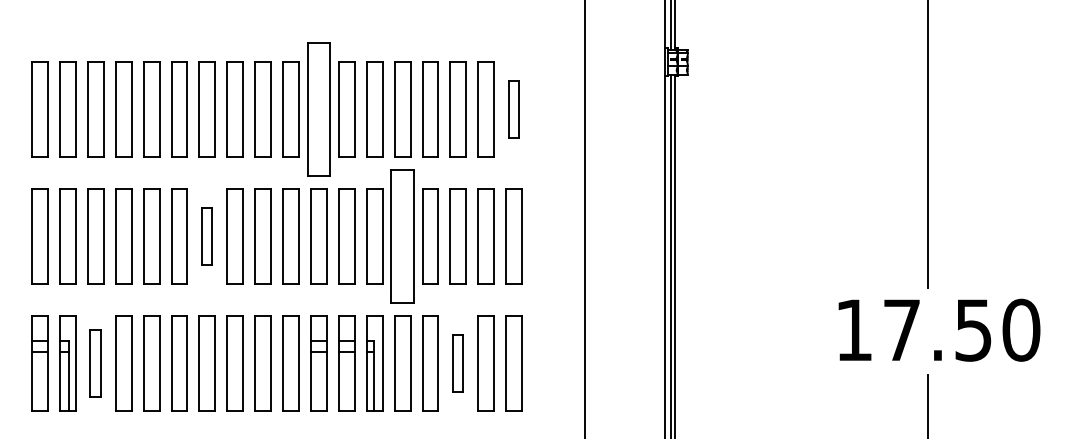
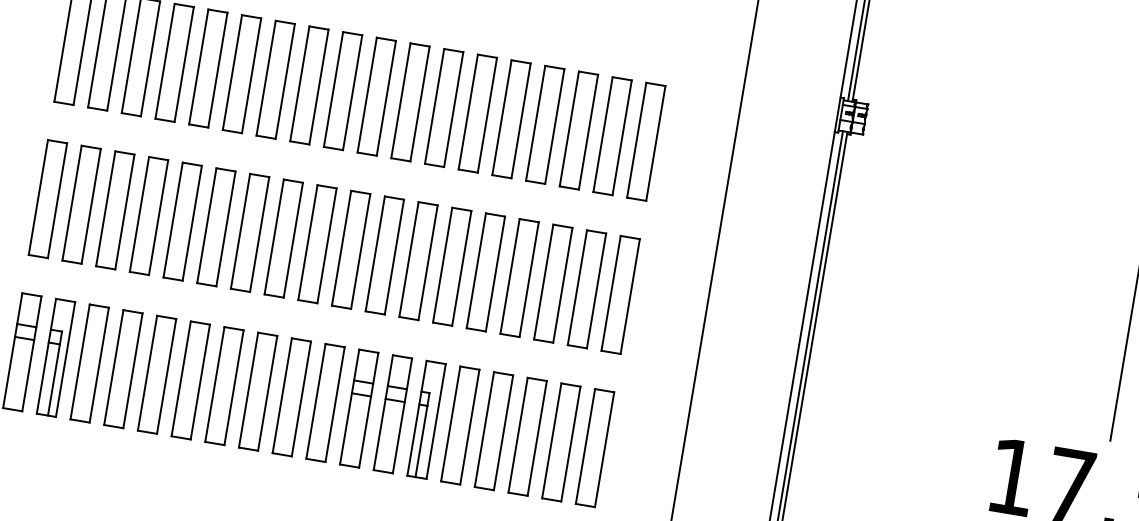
part: (318, 109) -> (409, 102), size x0.71
part: (513, 109) -> (645, 141), size x1.67
part: (206, 236) -> (249, 232), size x1.67
part: (402, 236) -> (485, 272), size x0.71
part: (95, 363) -> (89, 363), size x1.43
part: (457, 363) -> (526, 437), size x1.67

